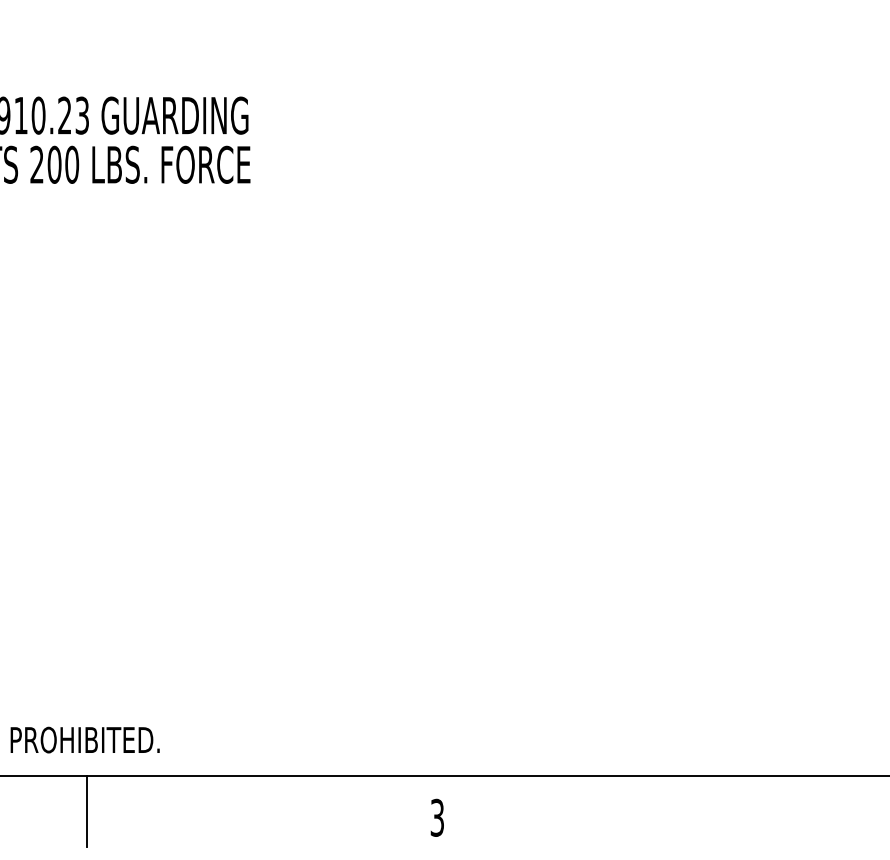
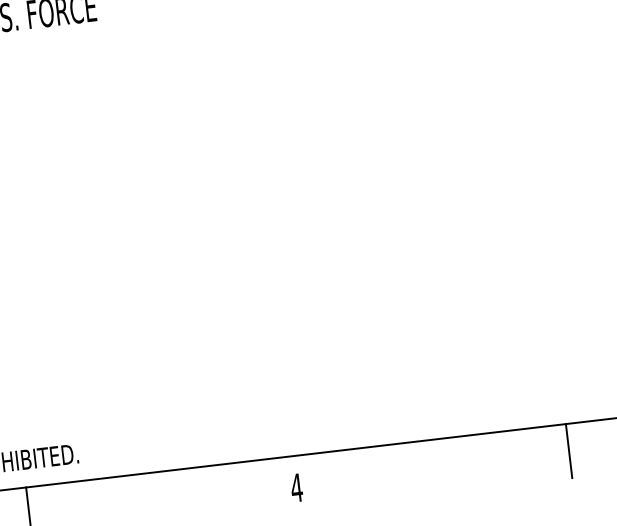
line: (795, 811) -> (569, 451), added
text: (437, 817) -> (296, 487), 3 -> 4

